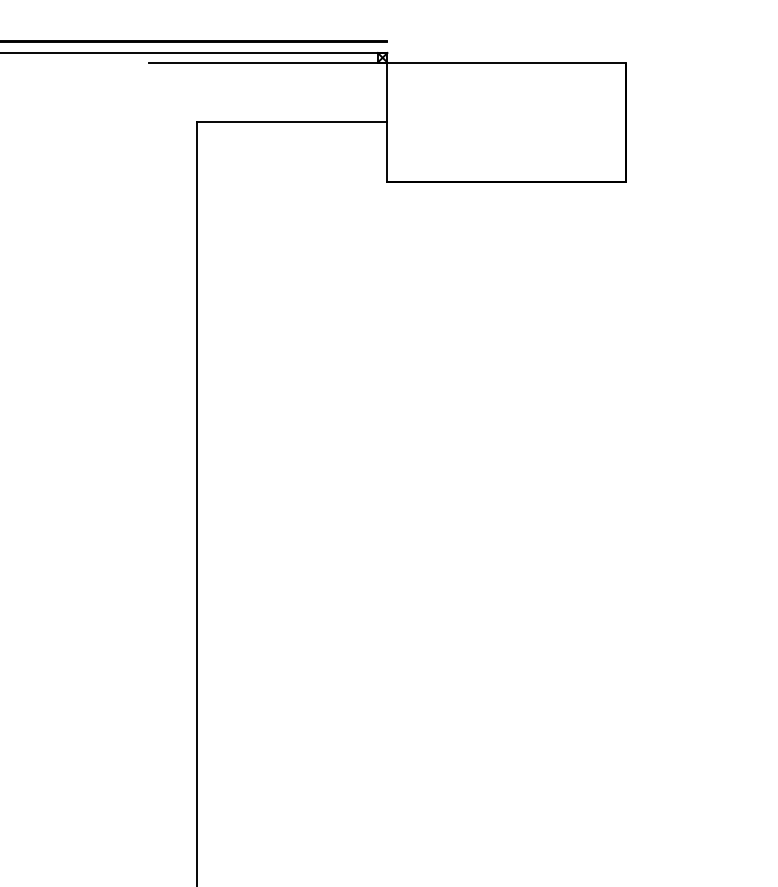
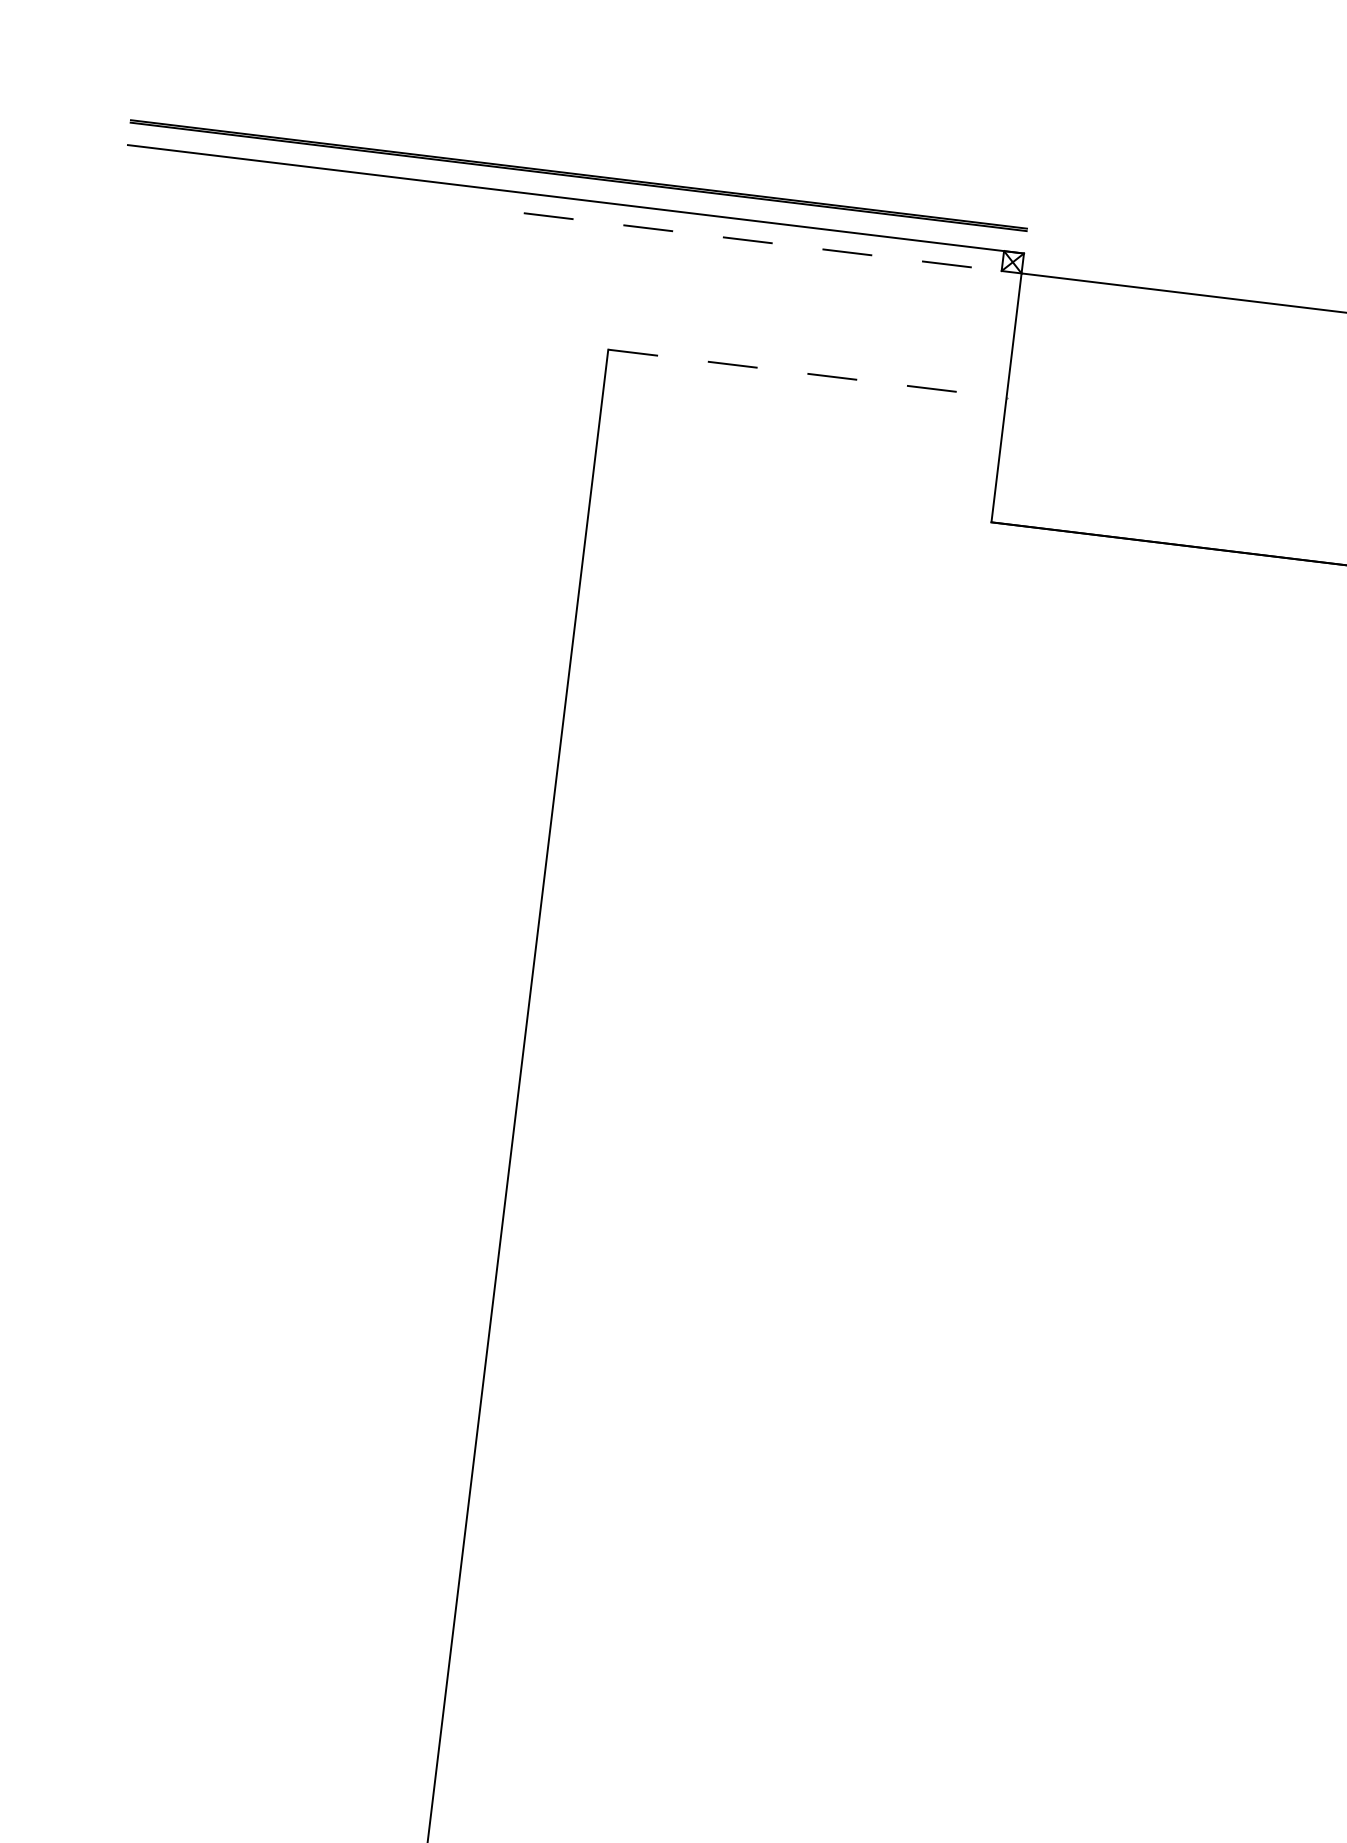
line: (268, 62) -> (773, 243), solid -> dashed
line: (292, 122) -> (808, 374), solid -> dashed

